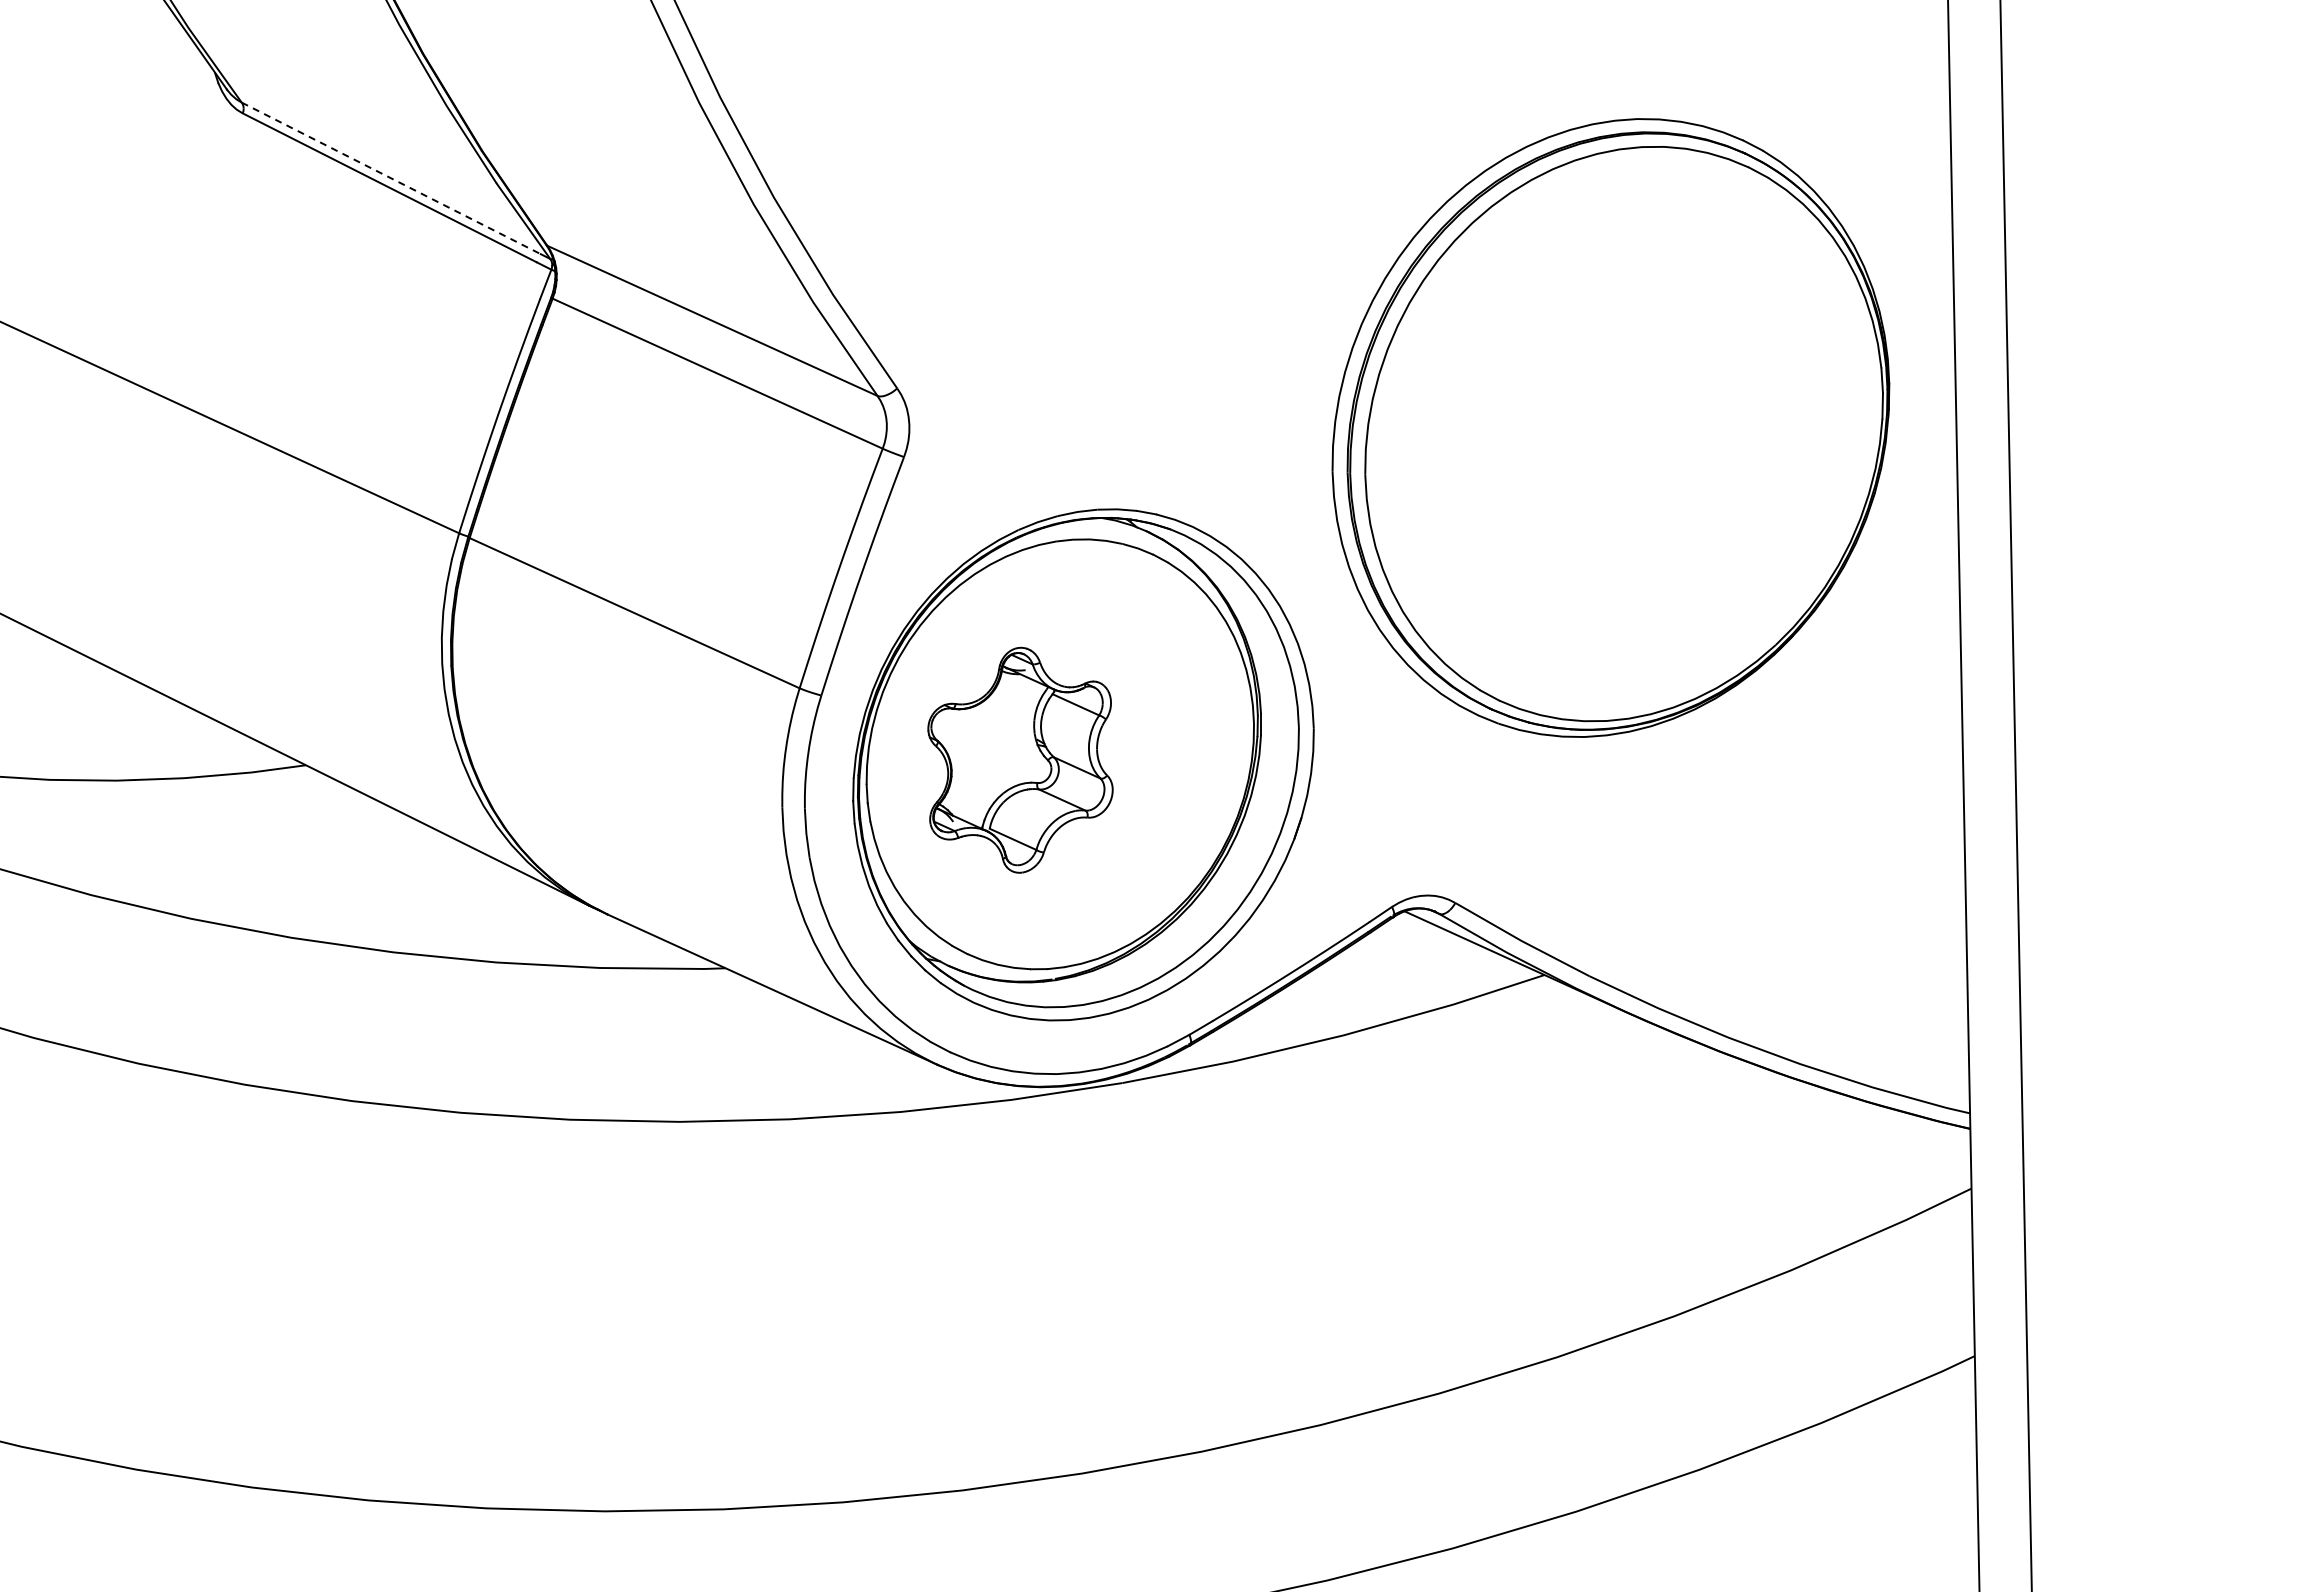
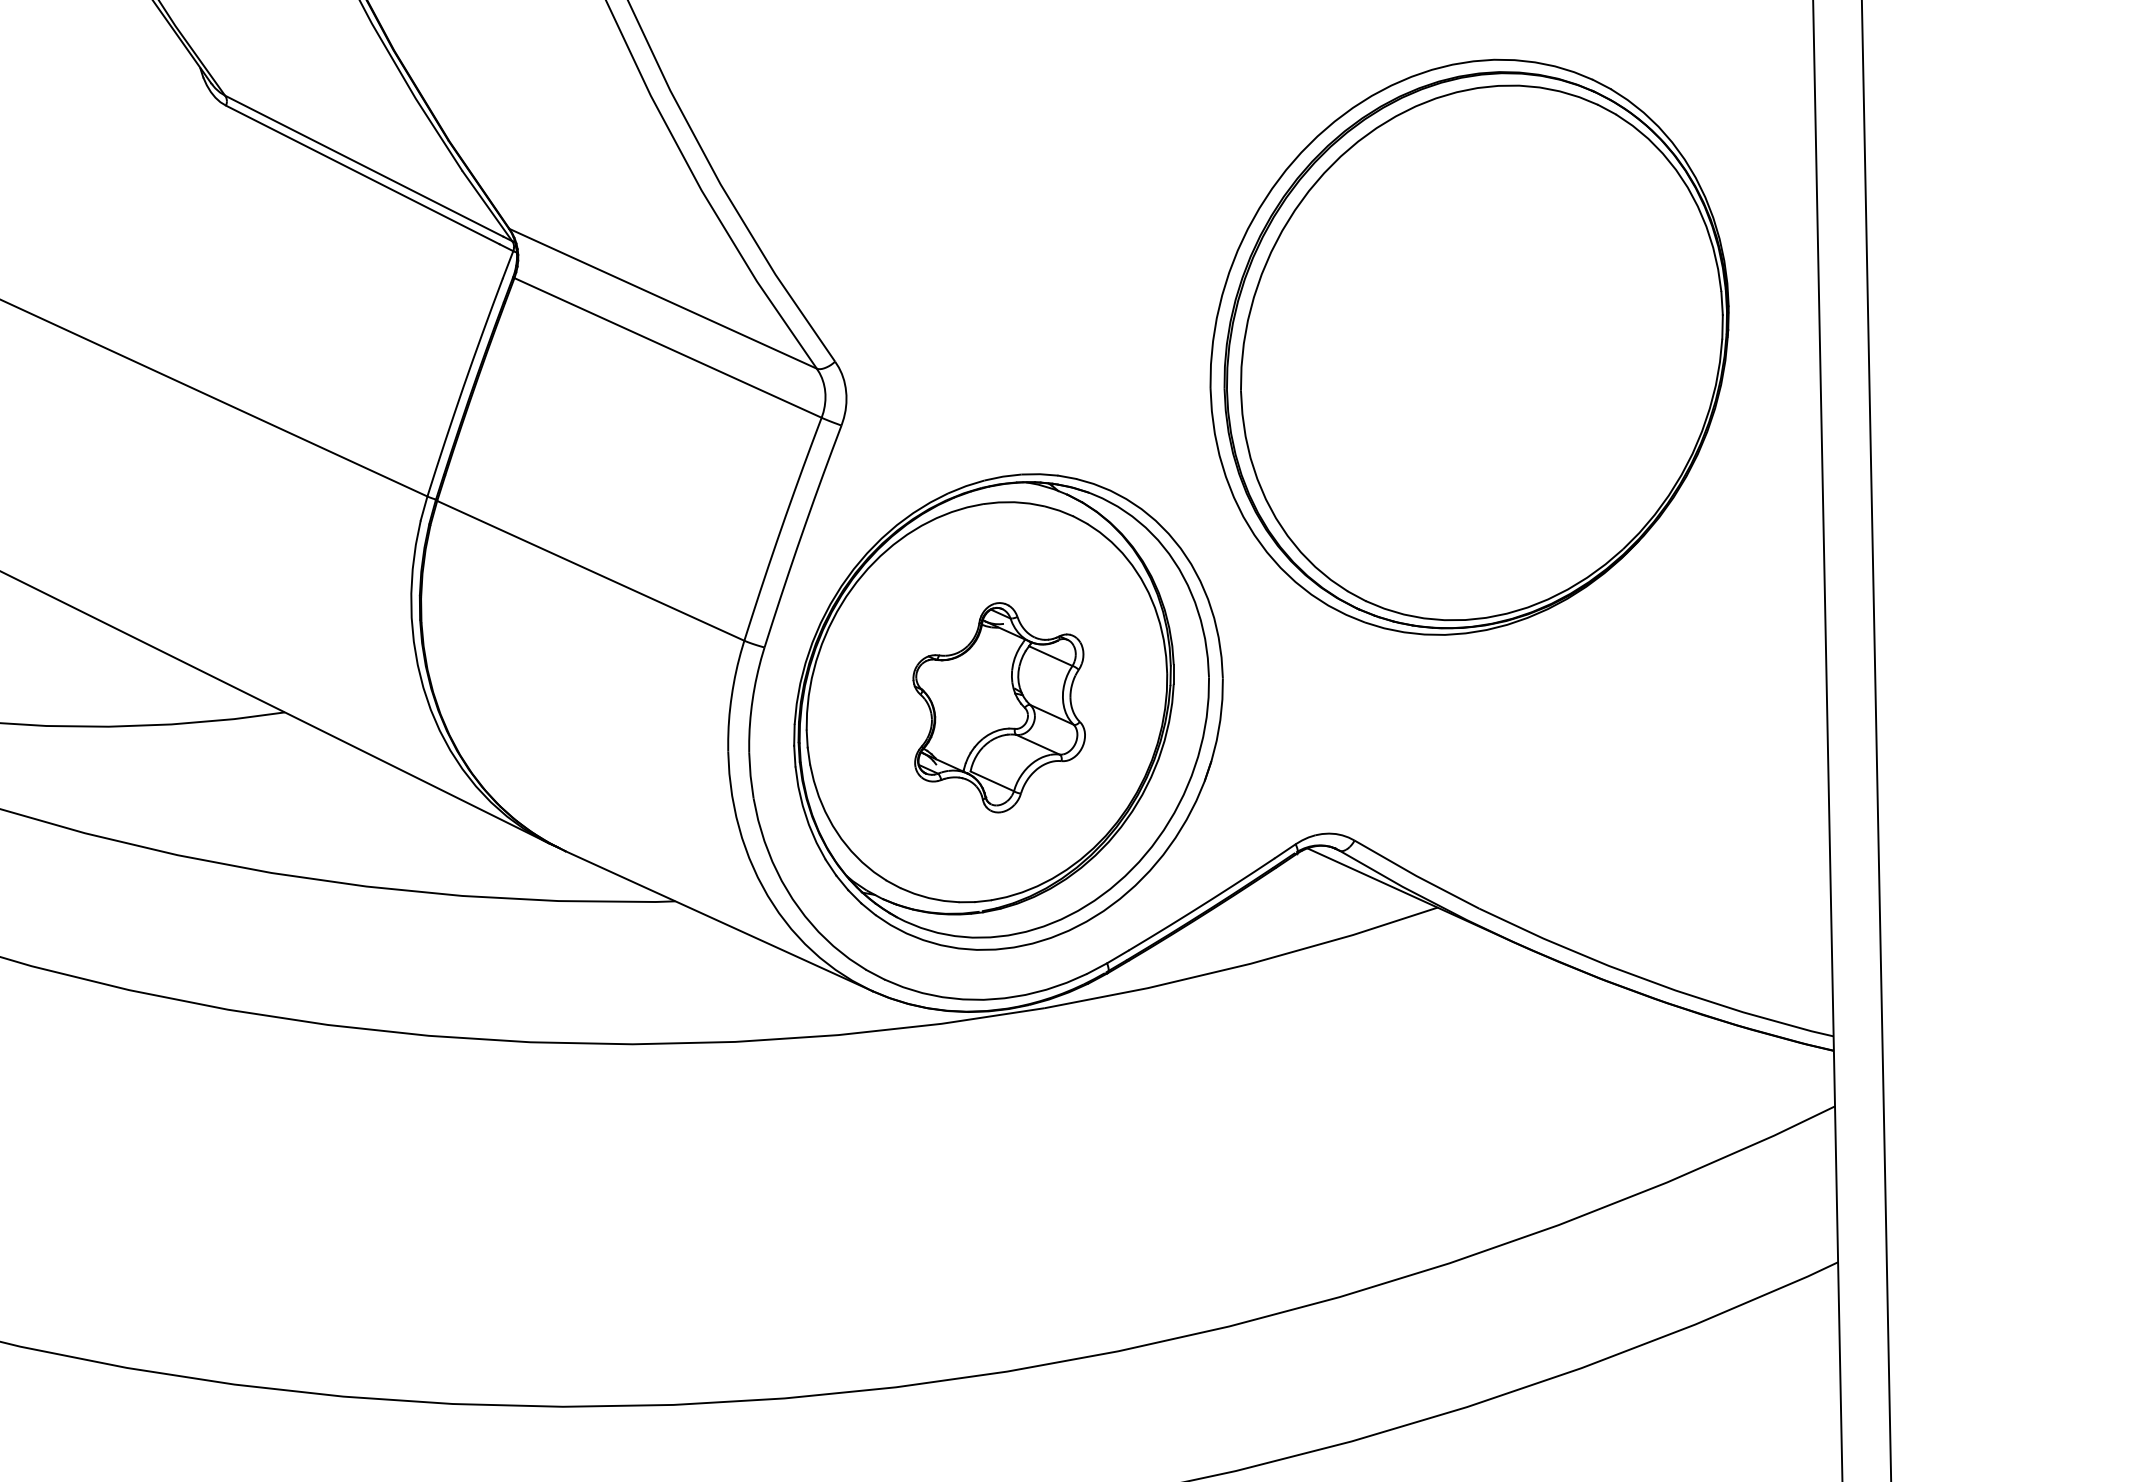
line: (391, 178) -> (364, 166), dashed -> solid
part: (1610, 427) -> (1469, 346), moved
part: (1020, 759) -> (999, 707), moved

